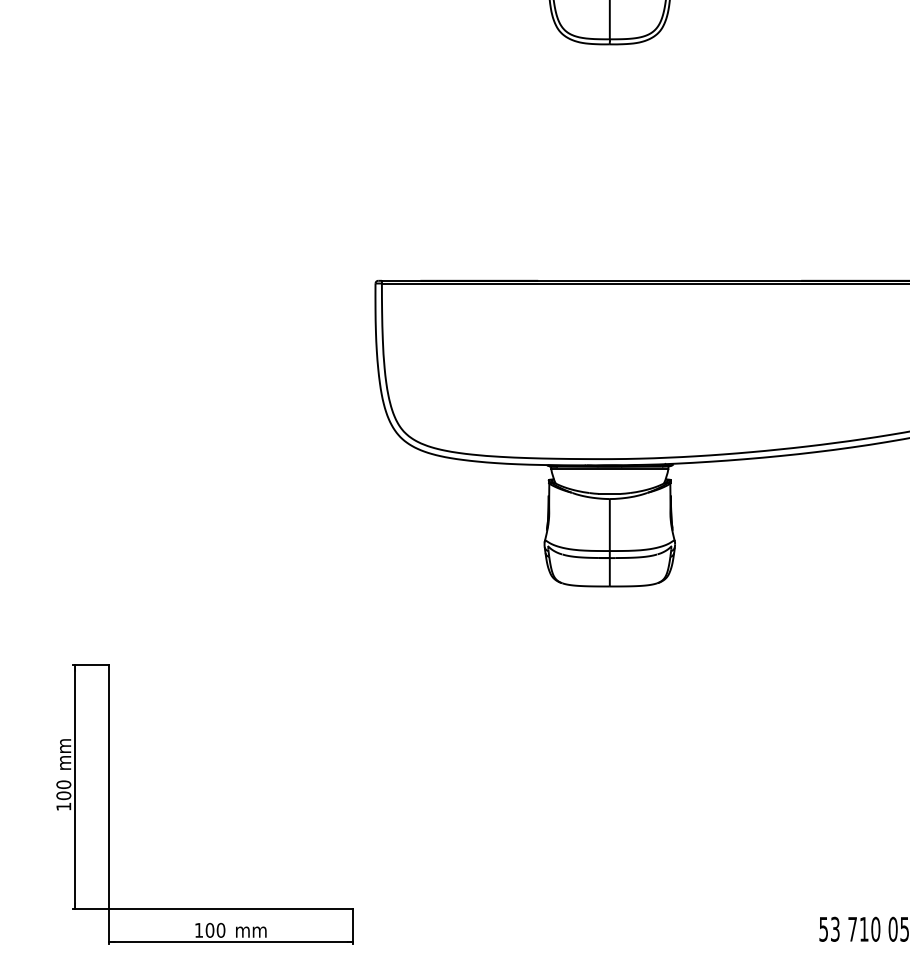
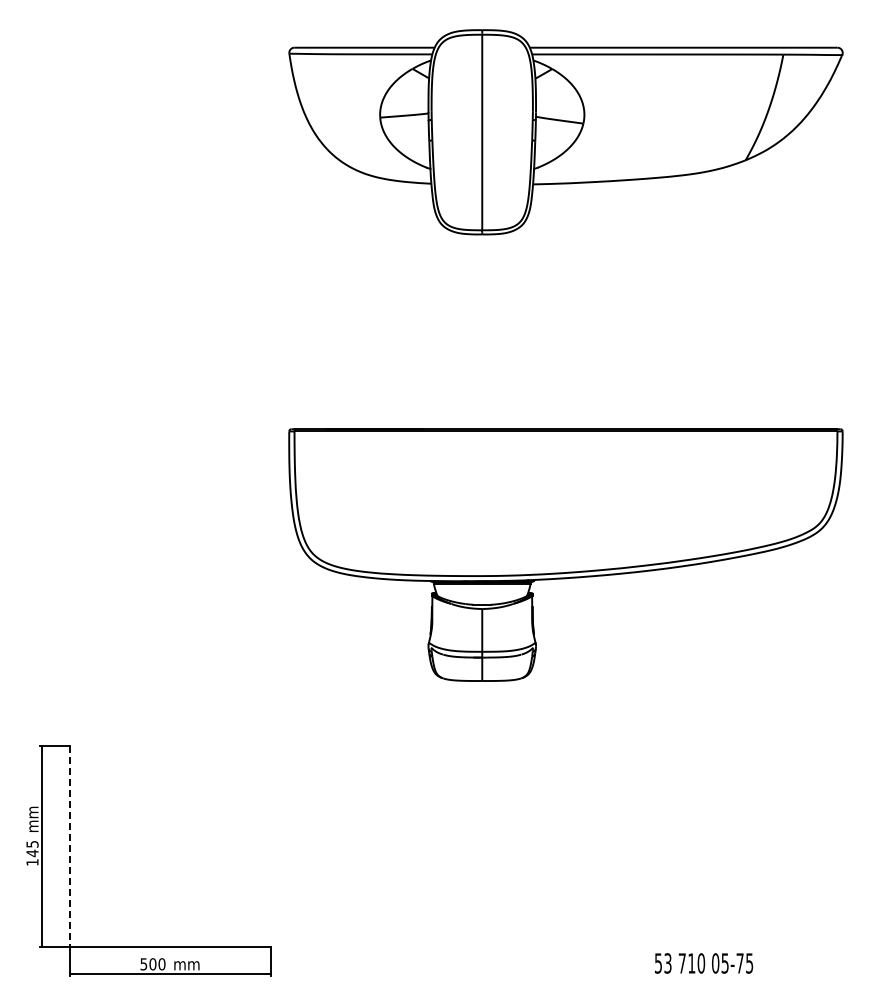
line: (108, 787) -> (69, 846), solid -> dashed
text: (63, 789) -> (32, 848), 100 -> 145
text: (198, 930) -> (143, 964), 100 -> 500

